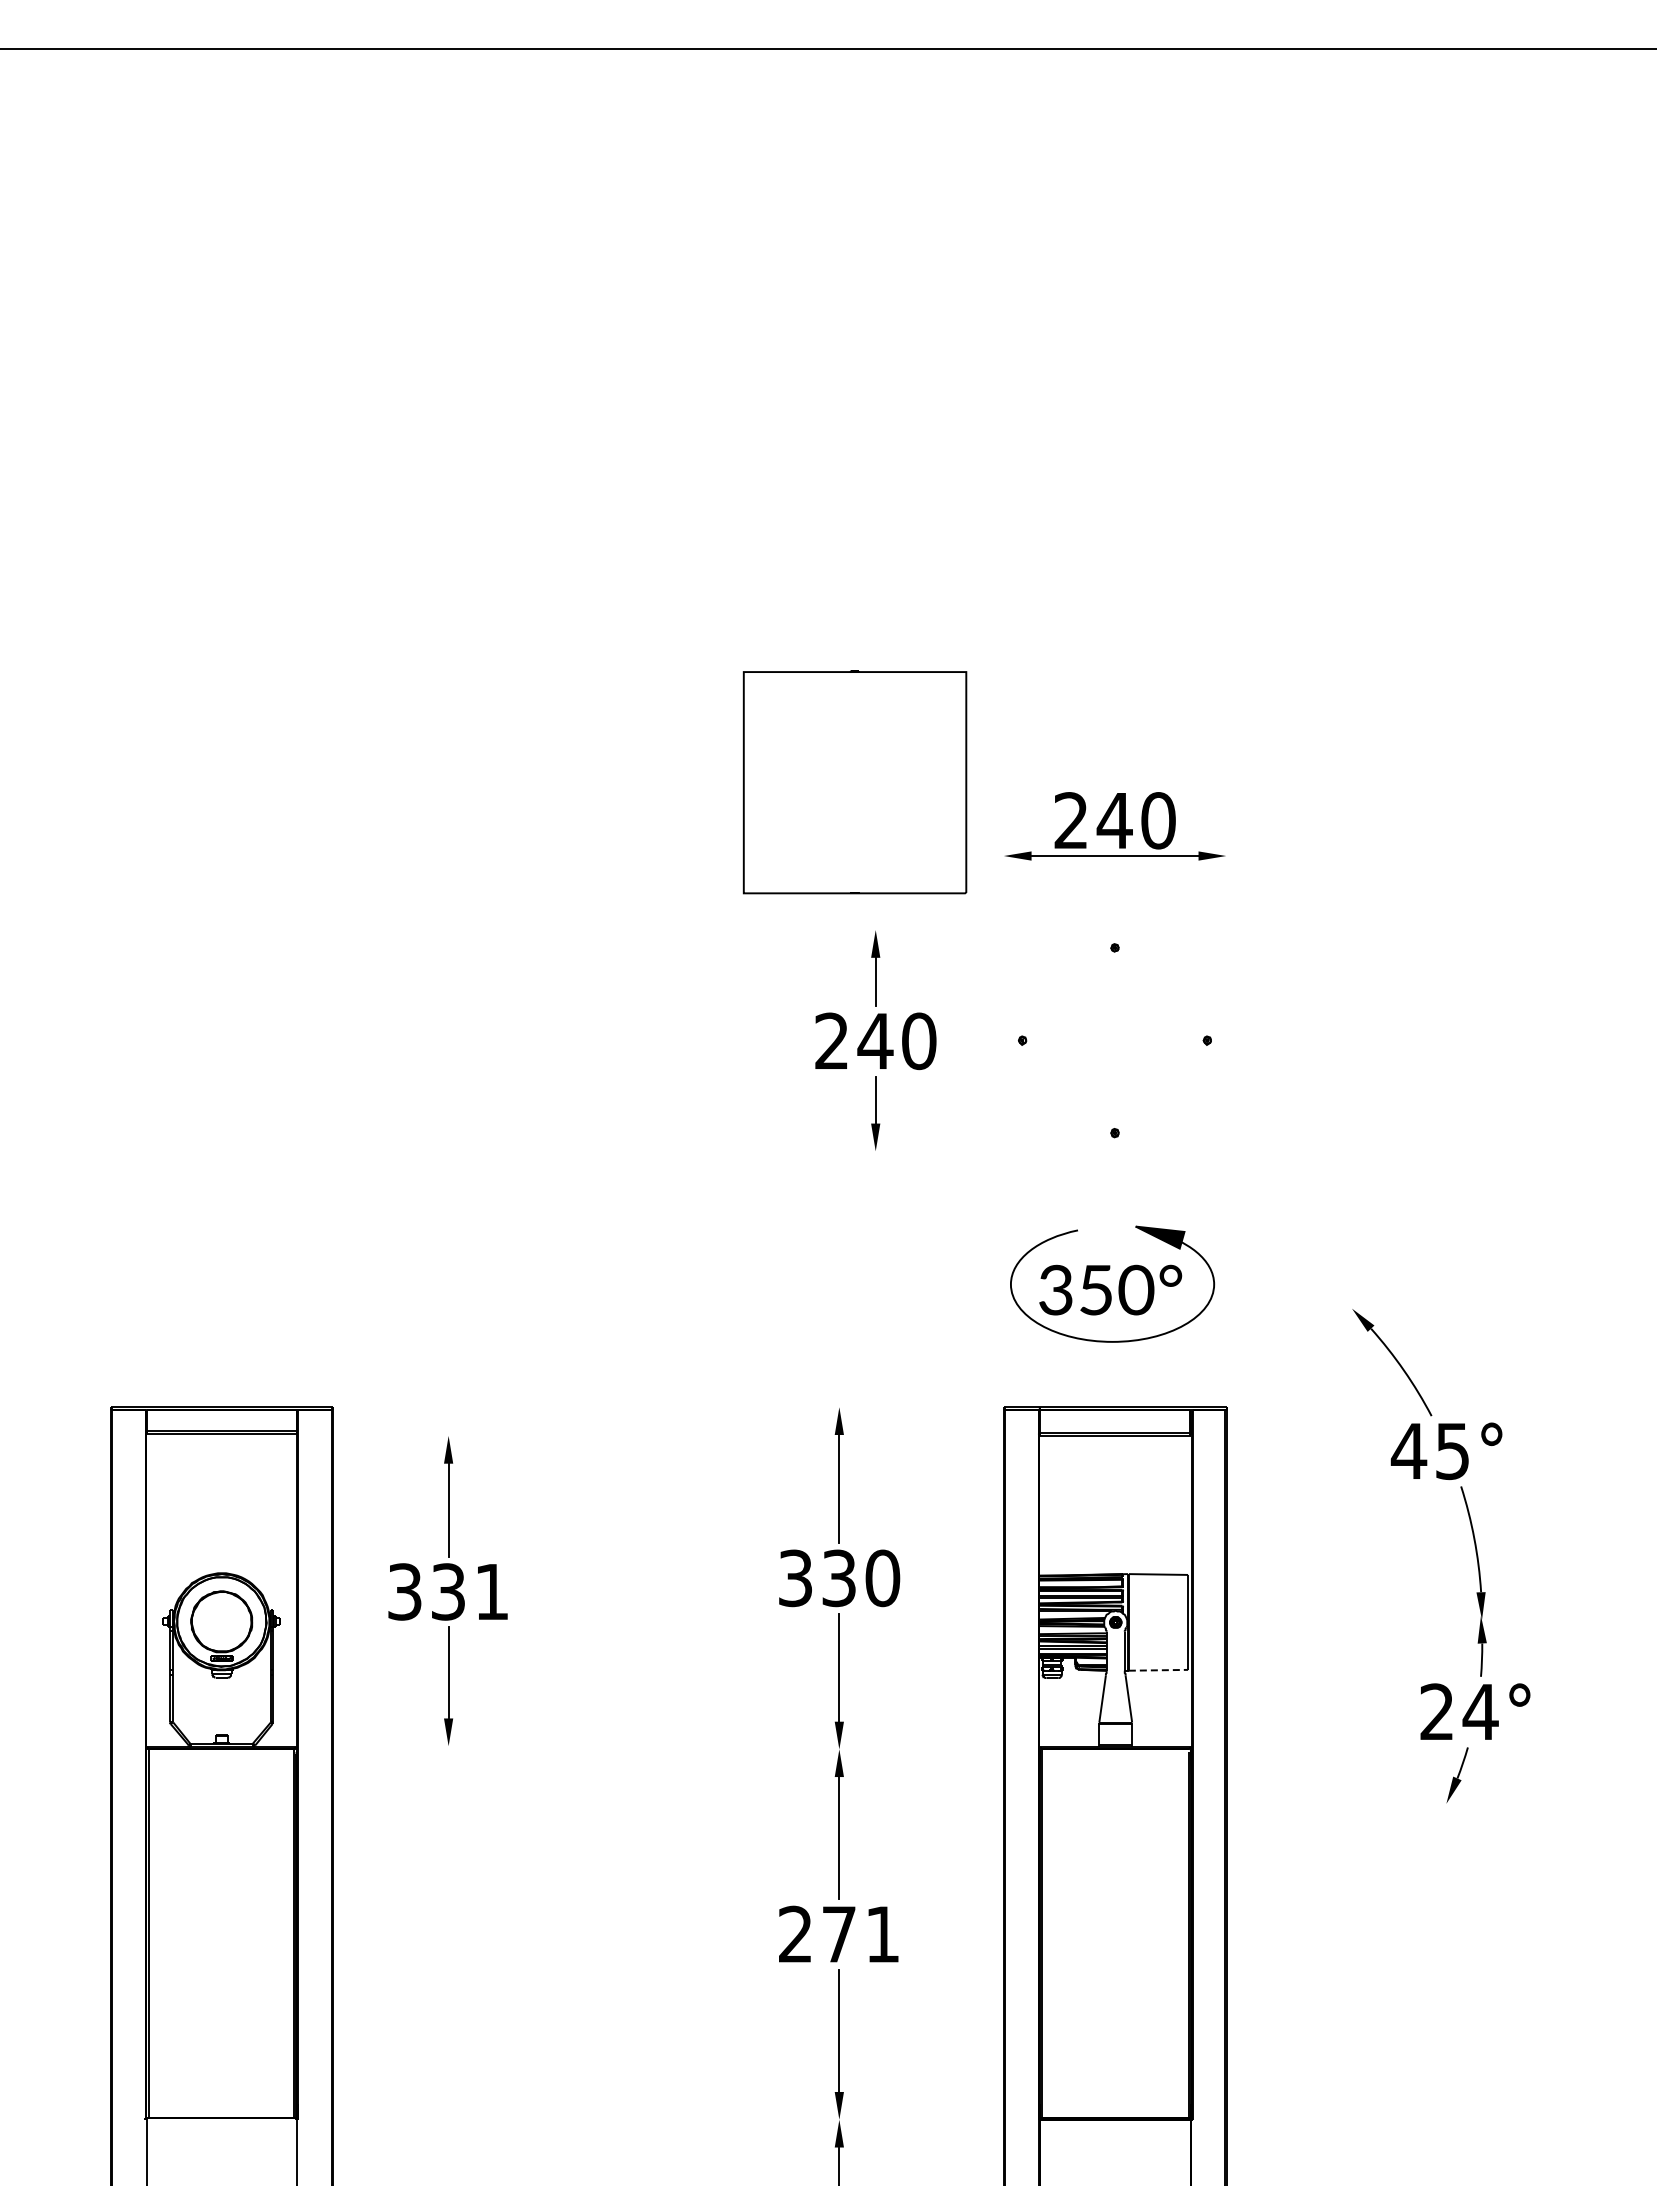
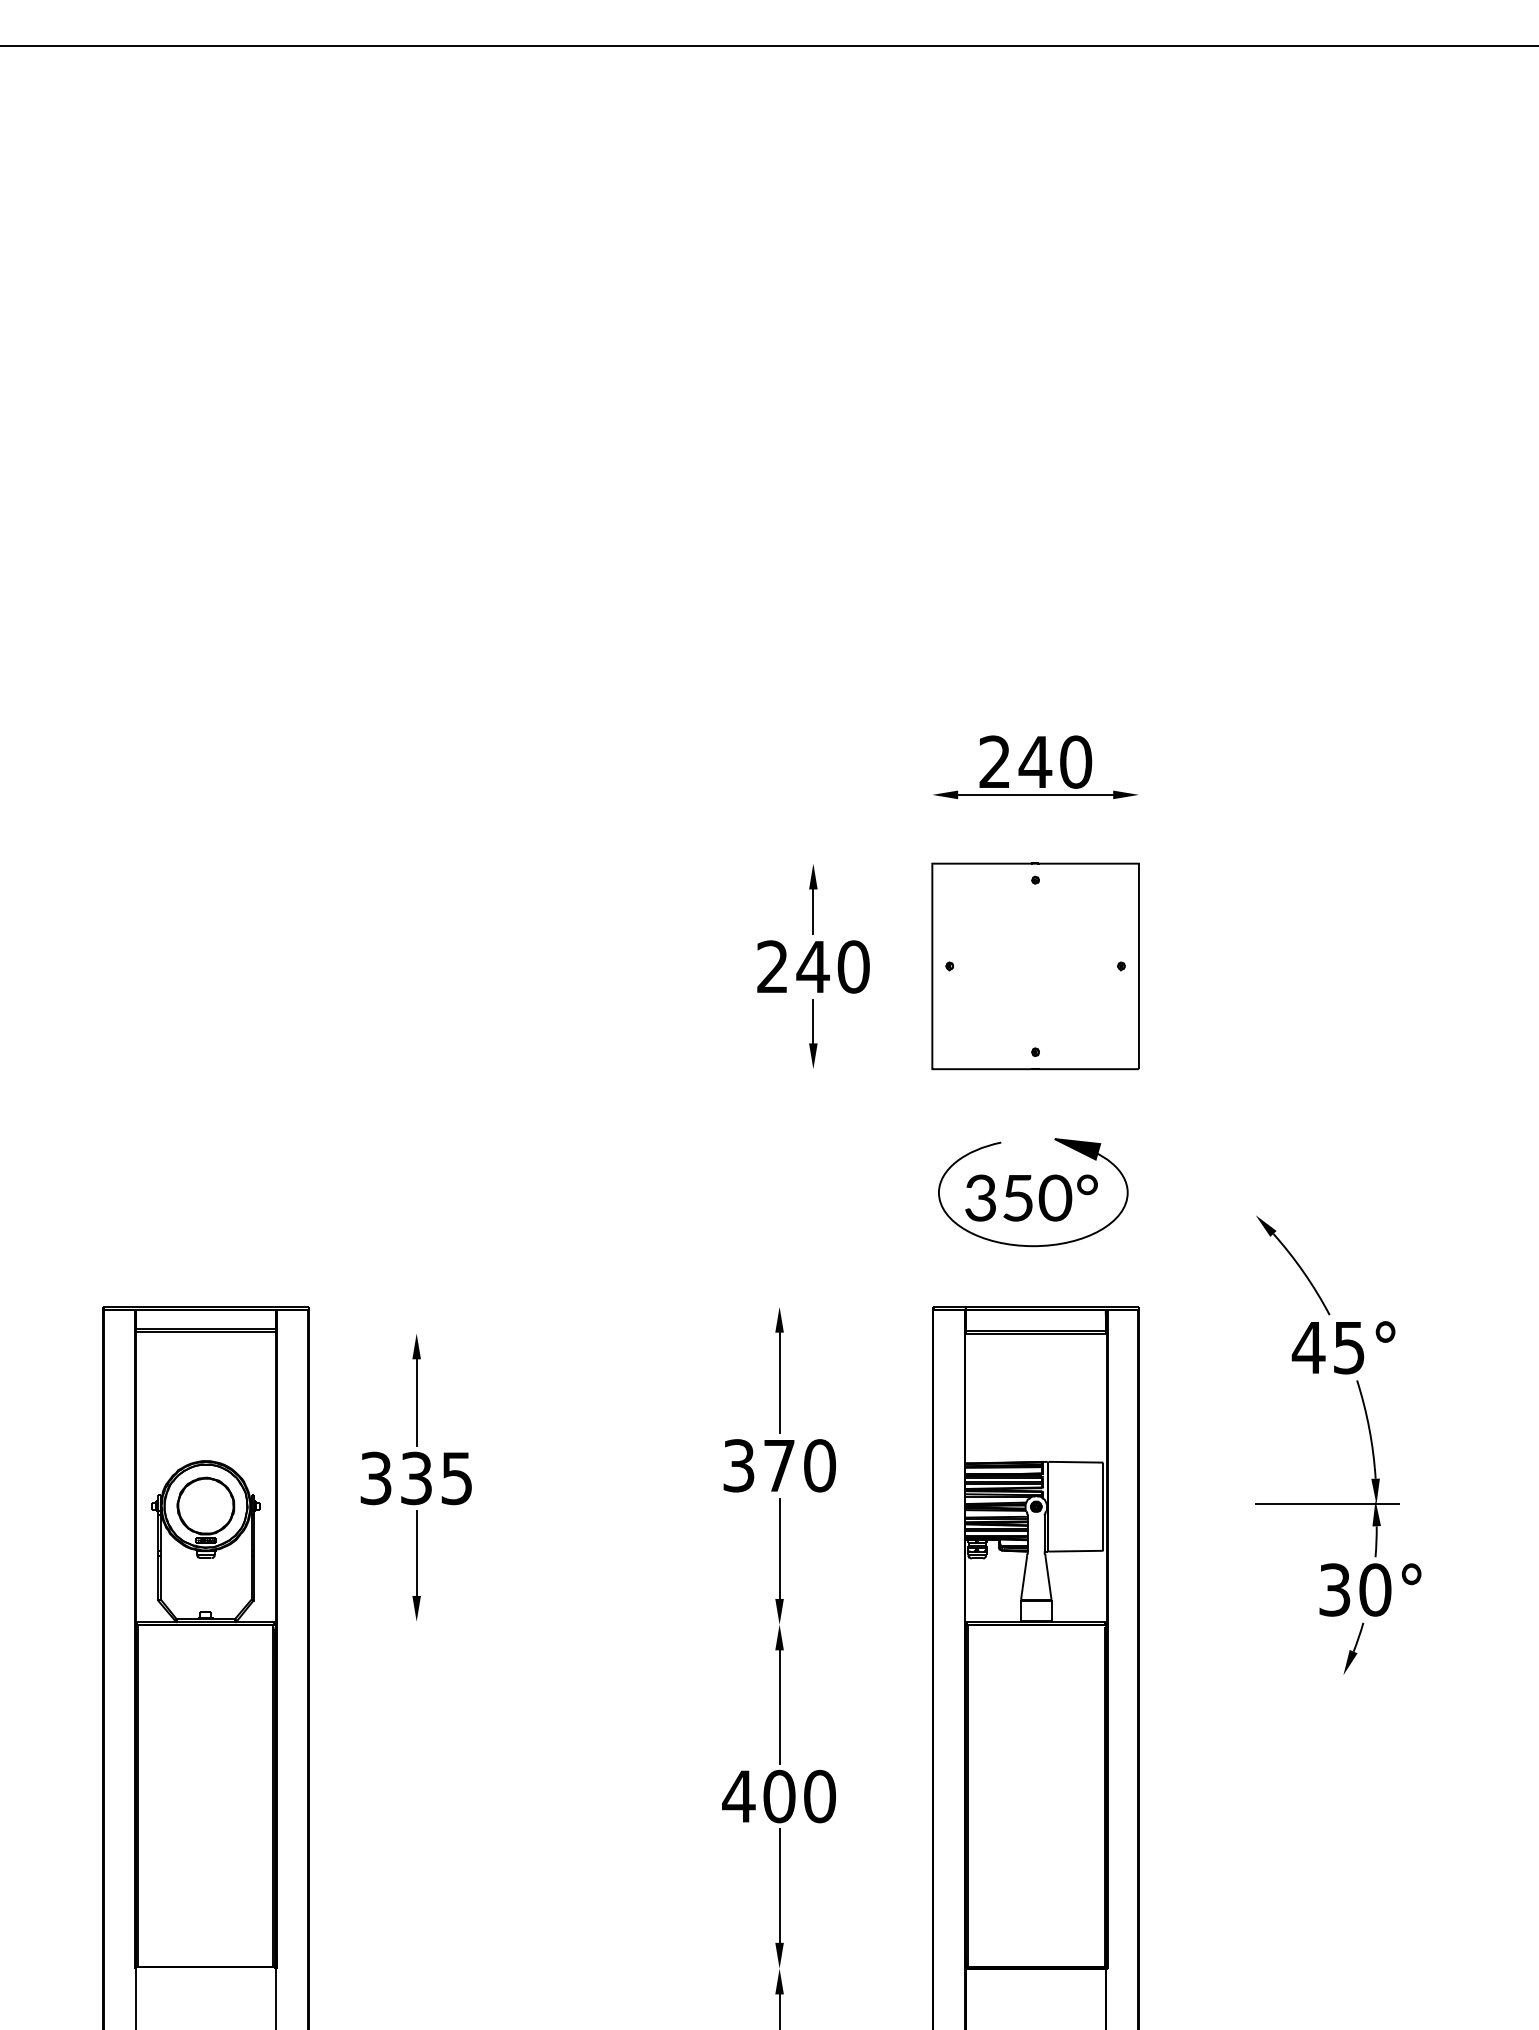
part: (854, 782) -> (1035, 966), moved
text: (838, 1578) -> (778, 1465), 330 -> 370
text: (491, 1592) -> (456, 1478), 331 -> 335
line: (1429, 1620) -> (1327, 1504), added
line: (1158, 1670) -> (1076, 1551), dashed -> solid
text: (1459, 1711) -> (1355, 1589), 24° -> 30°
text: (838, 1934) -> (778, 1796), 271 -> 400

